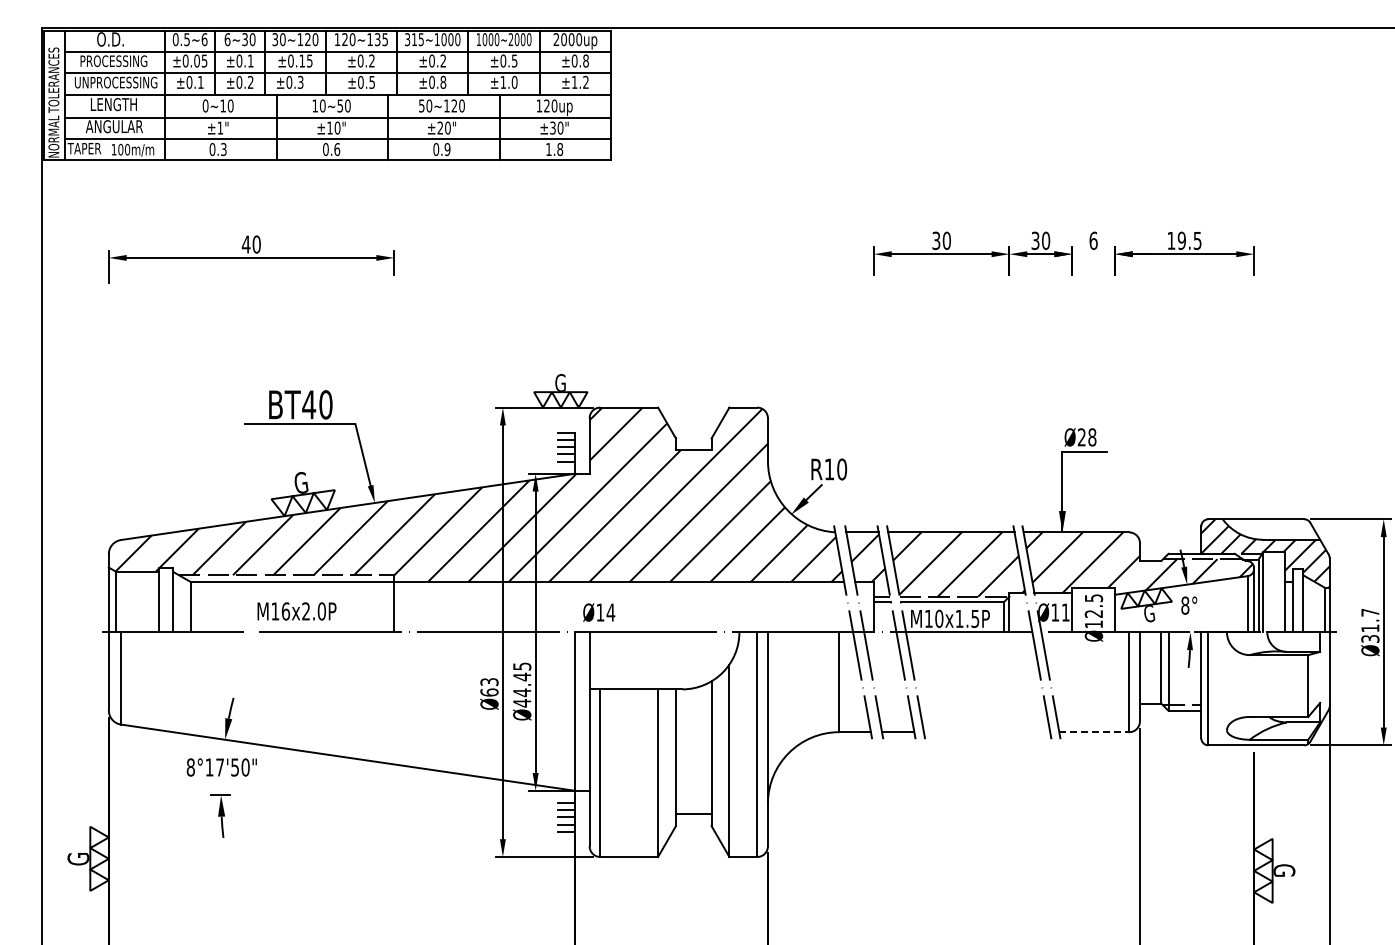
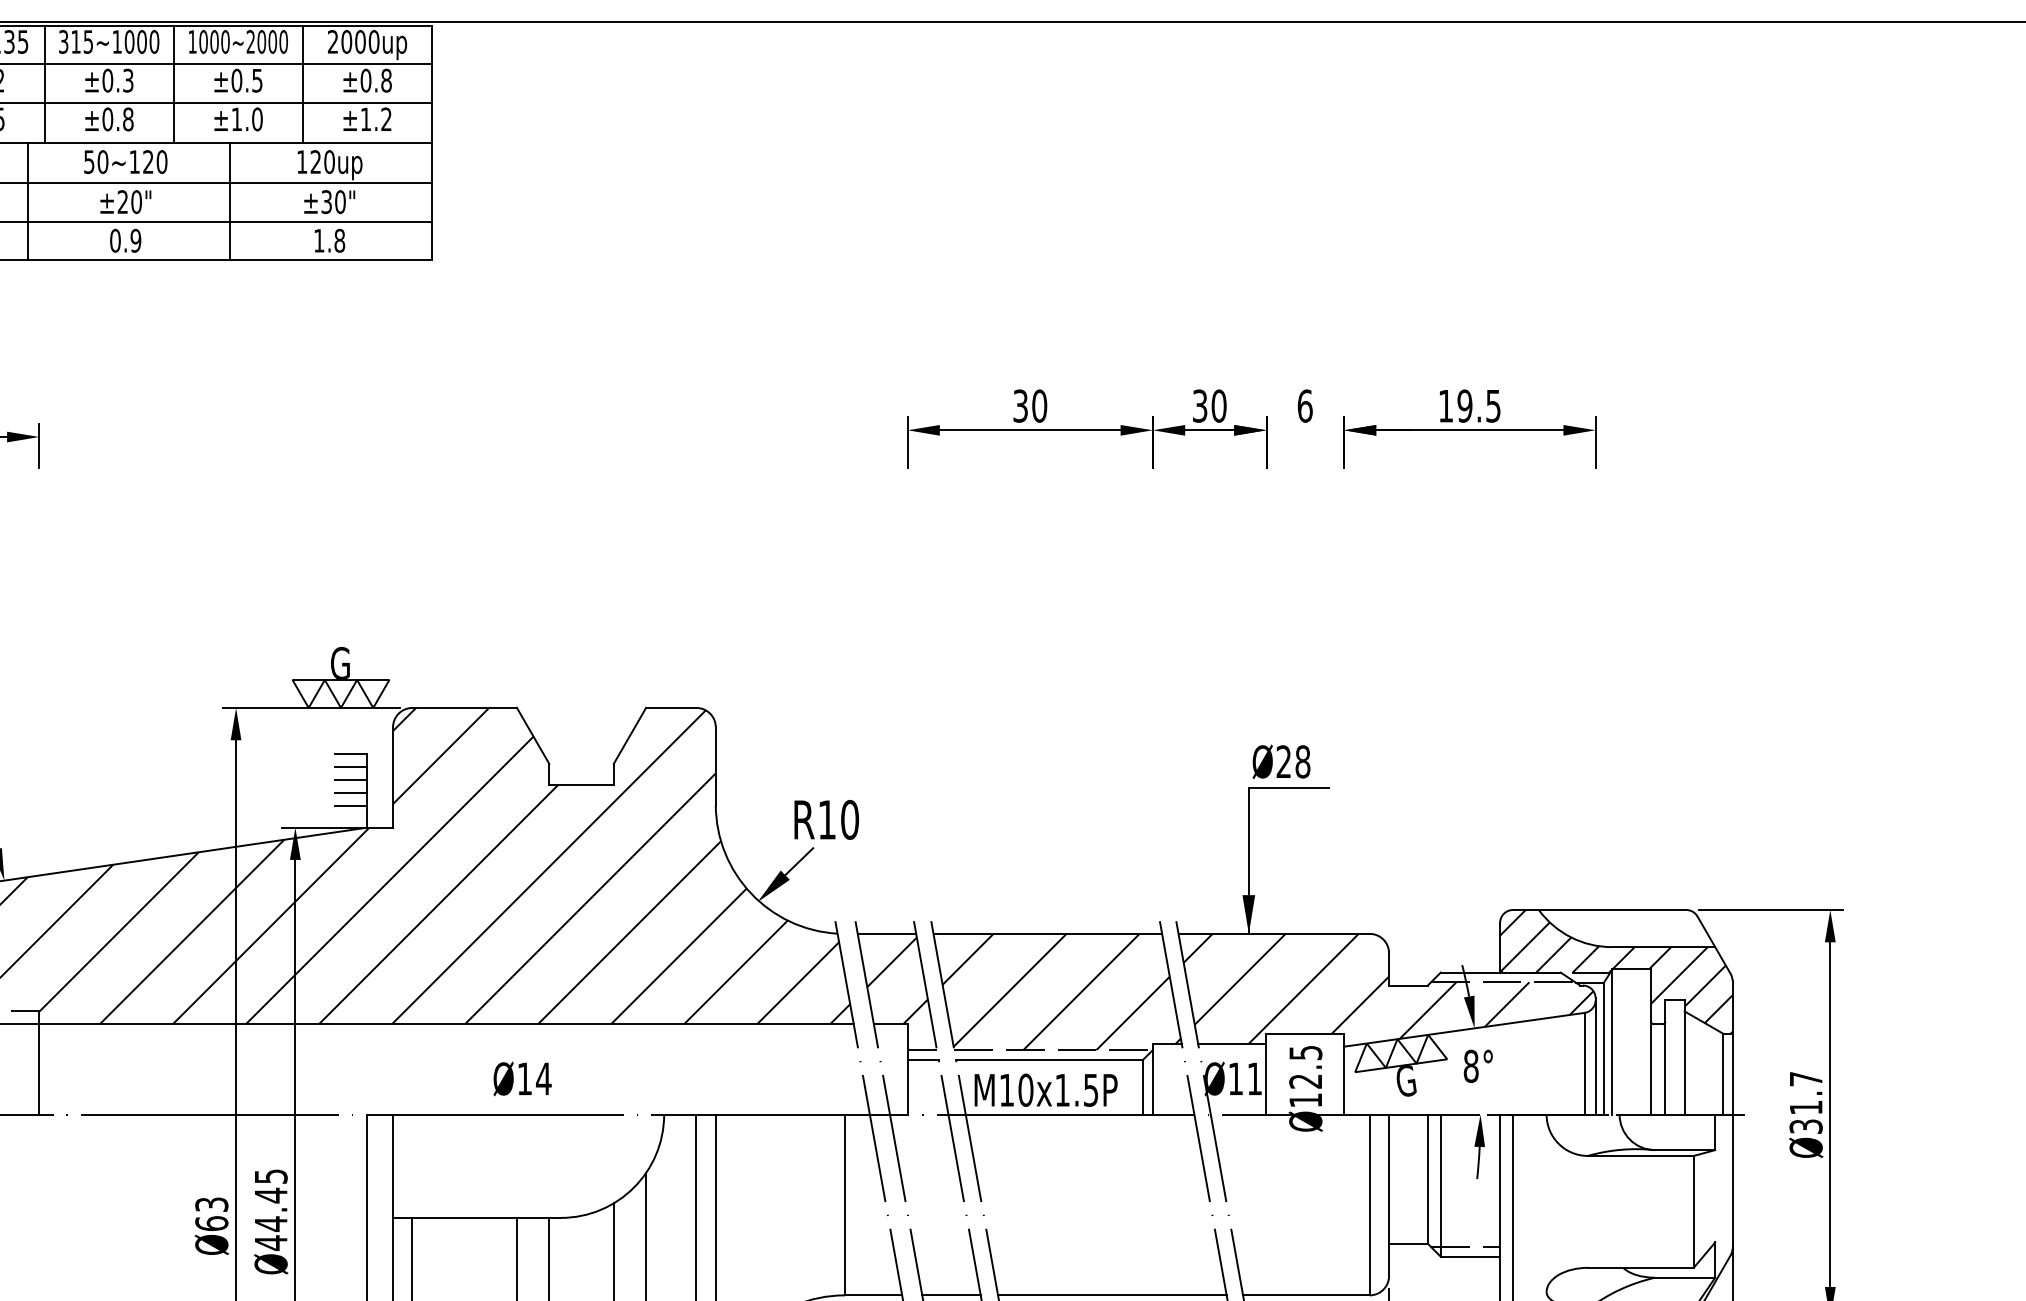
text: (443, 61) -> (128, 81), ±0.2 -> ±0.3
text: (599, 612) -> (523, 1078), moved
line: (986, 732) -> (1111, 1295), added
line: (1094, 732) -> (1306, 1295), dashed -> solid

